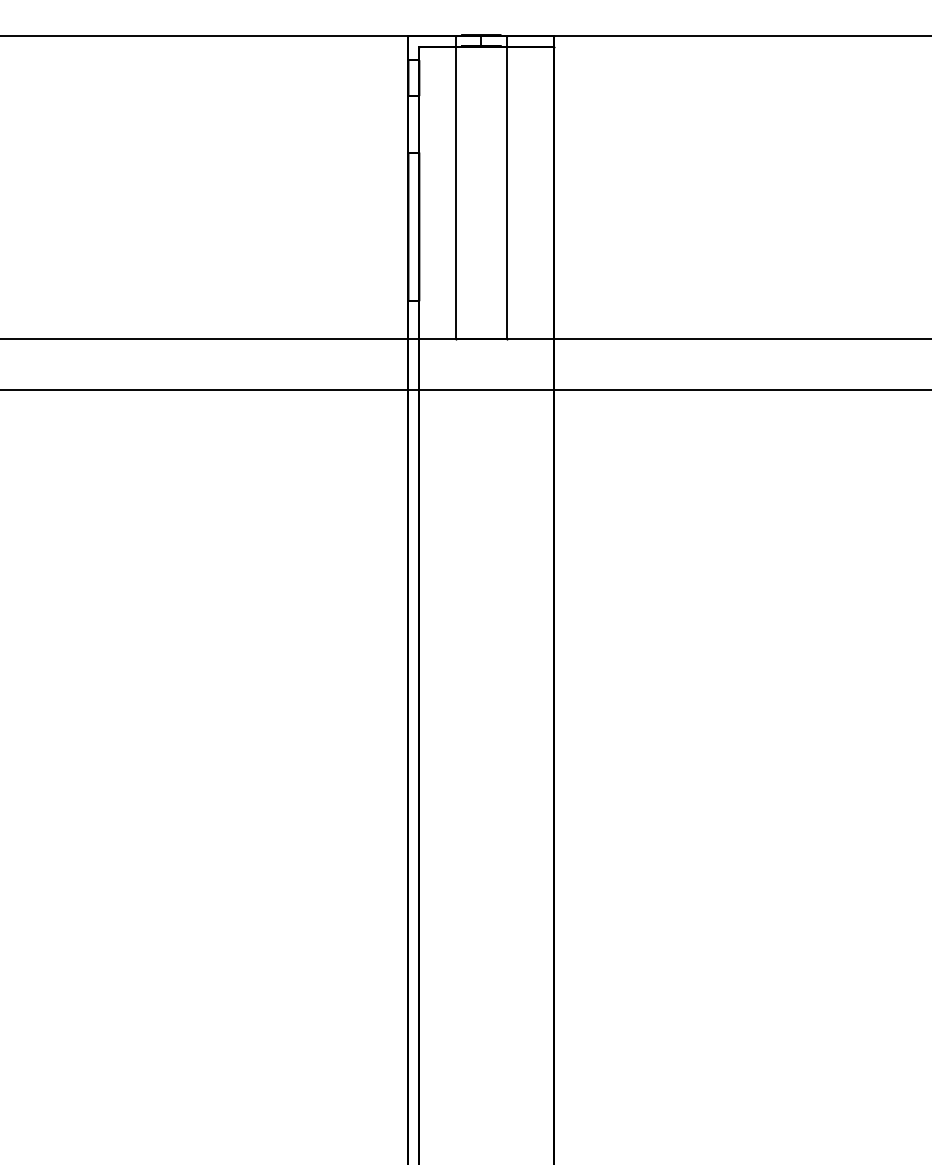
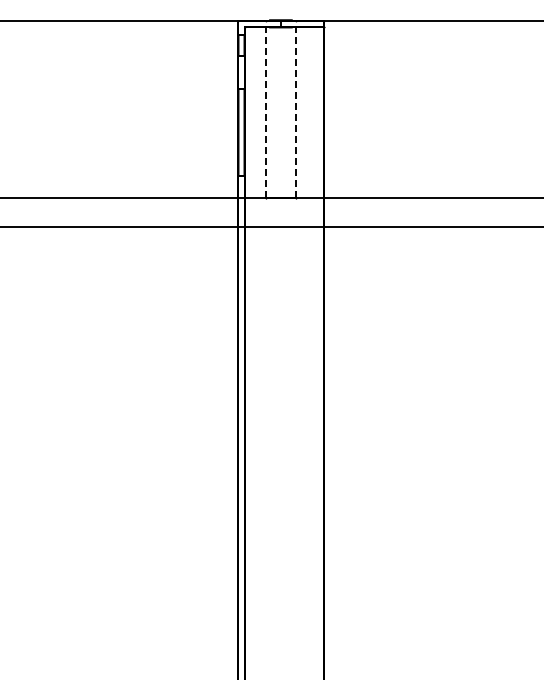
line: (456, 185) -> (266, 108), solid -> dashed
line: (506, 185) -> (295, 108), solid -> dashed

